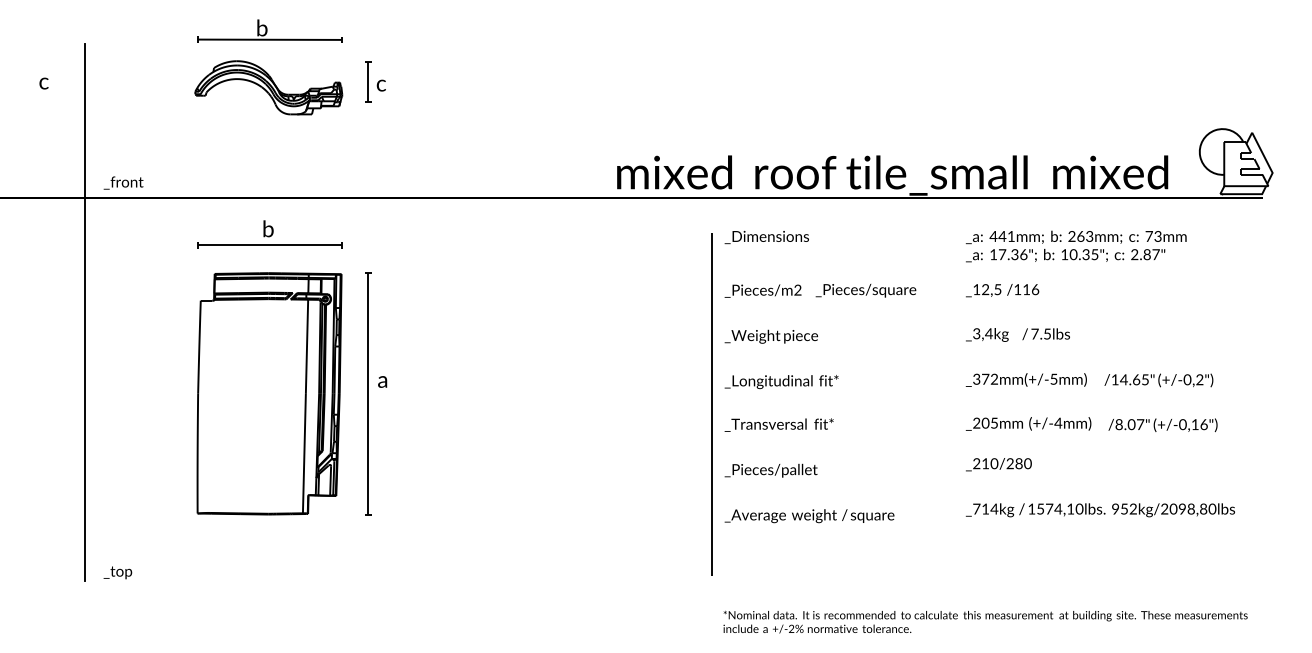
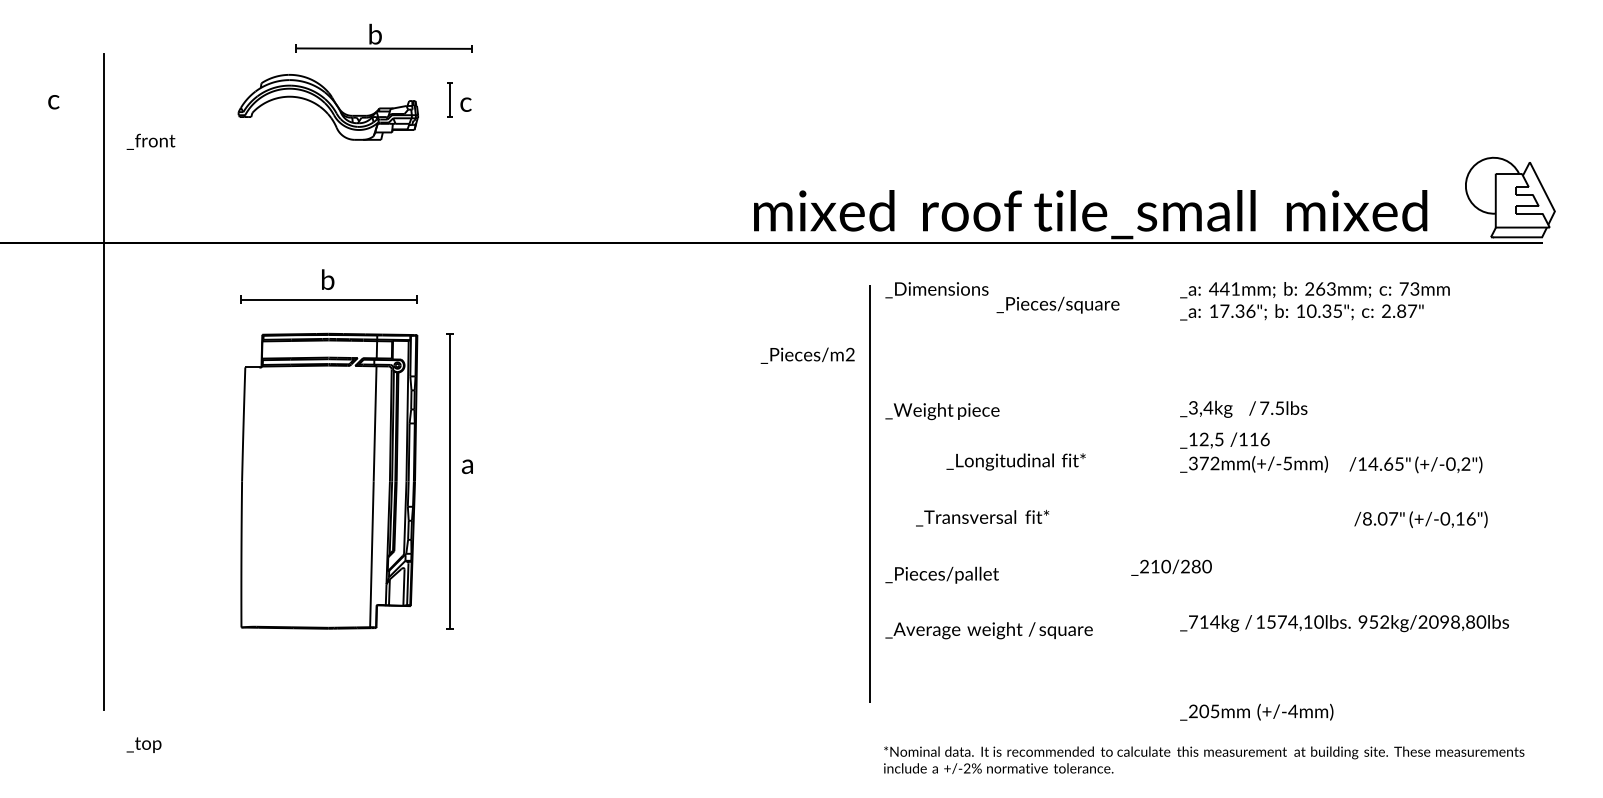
part: (269, 30) -> (384, 37), moved
part: (368, 81) -> (450, 99), size x0.7
text: (123, 182) -> (150, 141), moved
text: (762, 290) -> (806, 355), moved
text: (865, 290) -> (1057, 304), moved
text: (1002, 290) -> (1224, 440), moved
text: (781, 382) -> (1015, 462), moved
text: (1028, 423) -> (1256, 711), moved
text: (778, 424) -> (981, 517), moved
text: (998, 464) -> (1171, 567), moved
text: (117, 572) -> (143, 744), moved

